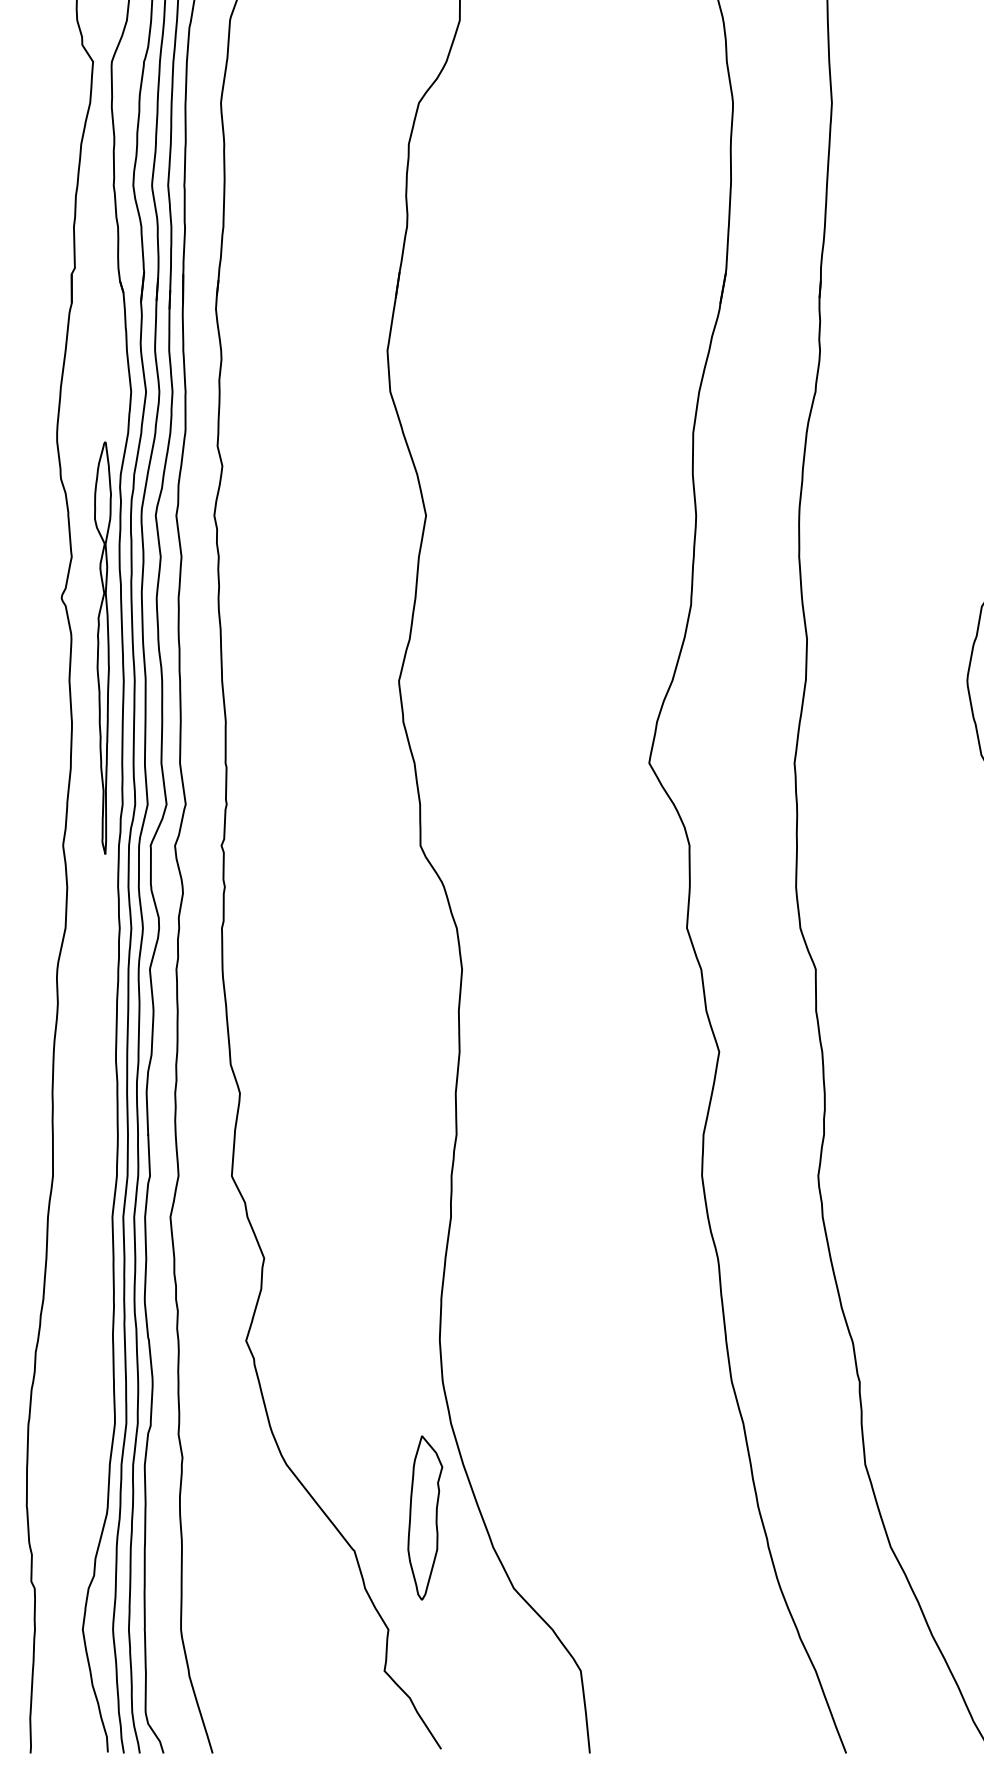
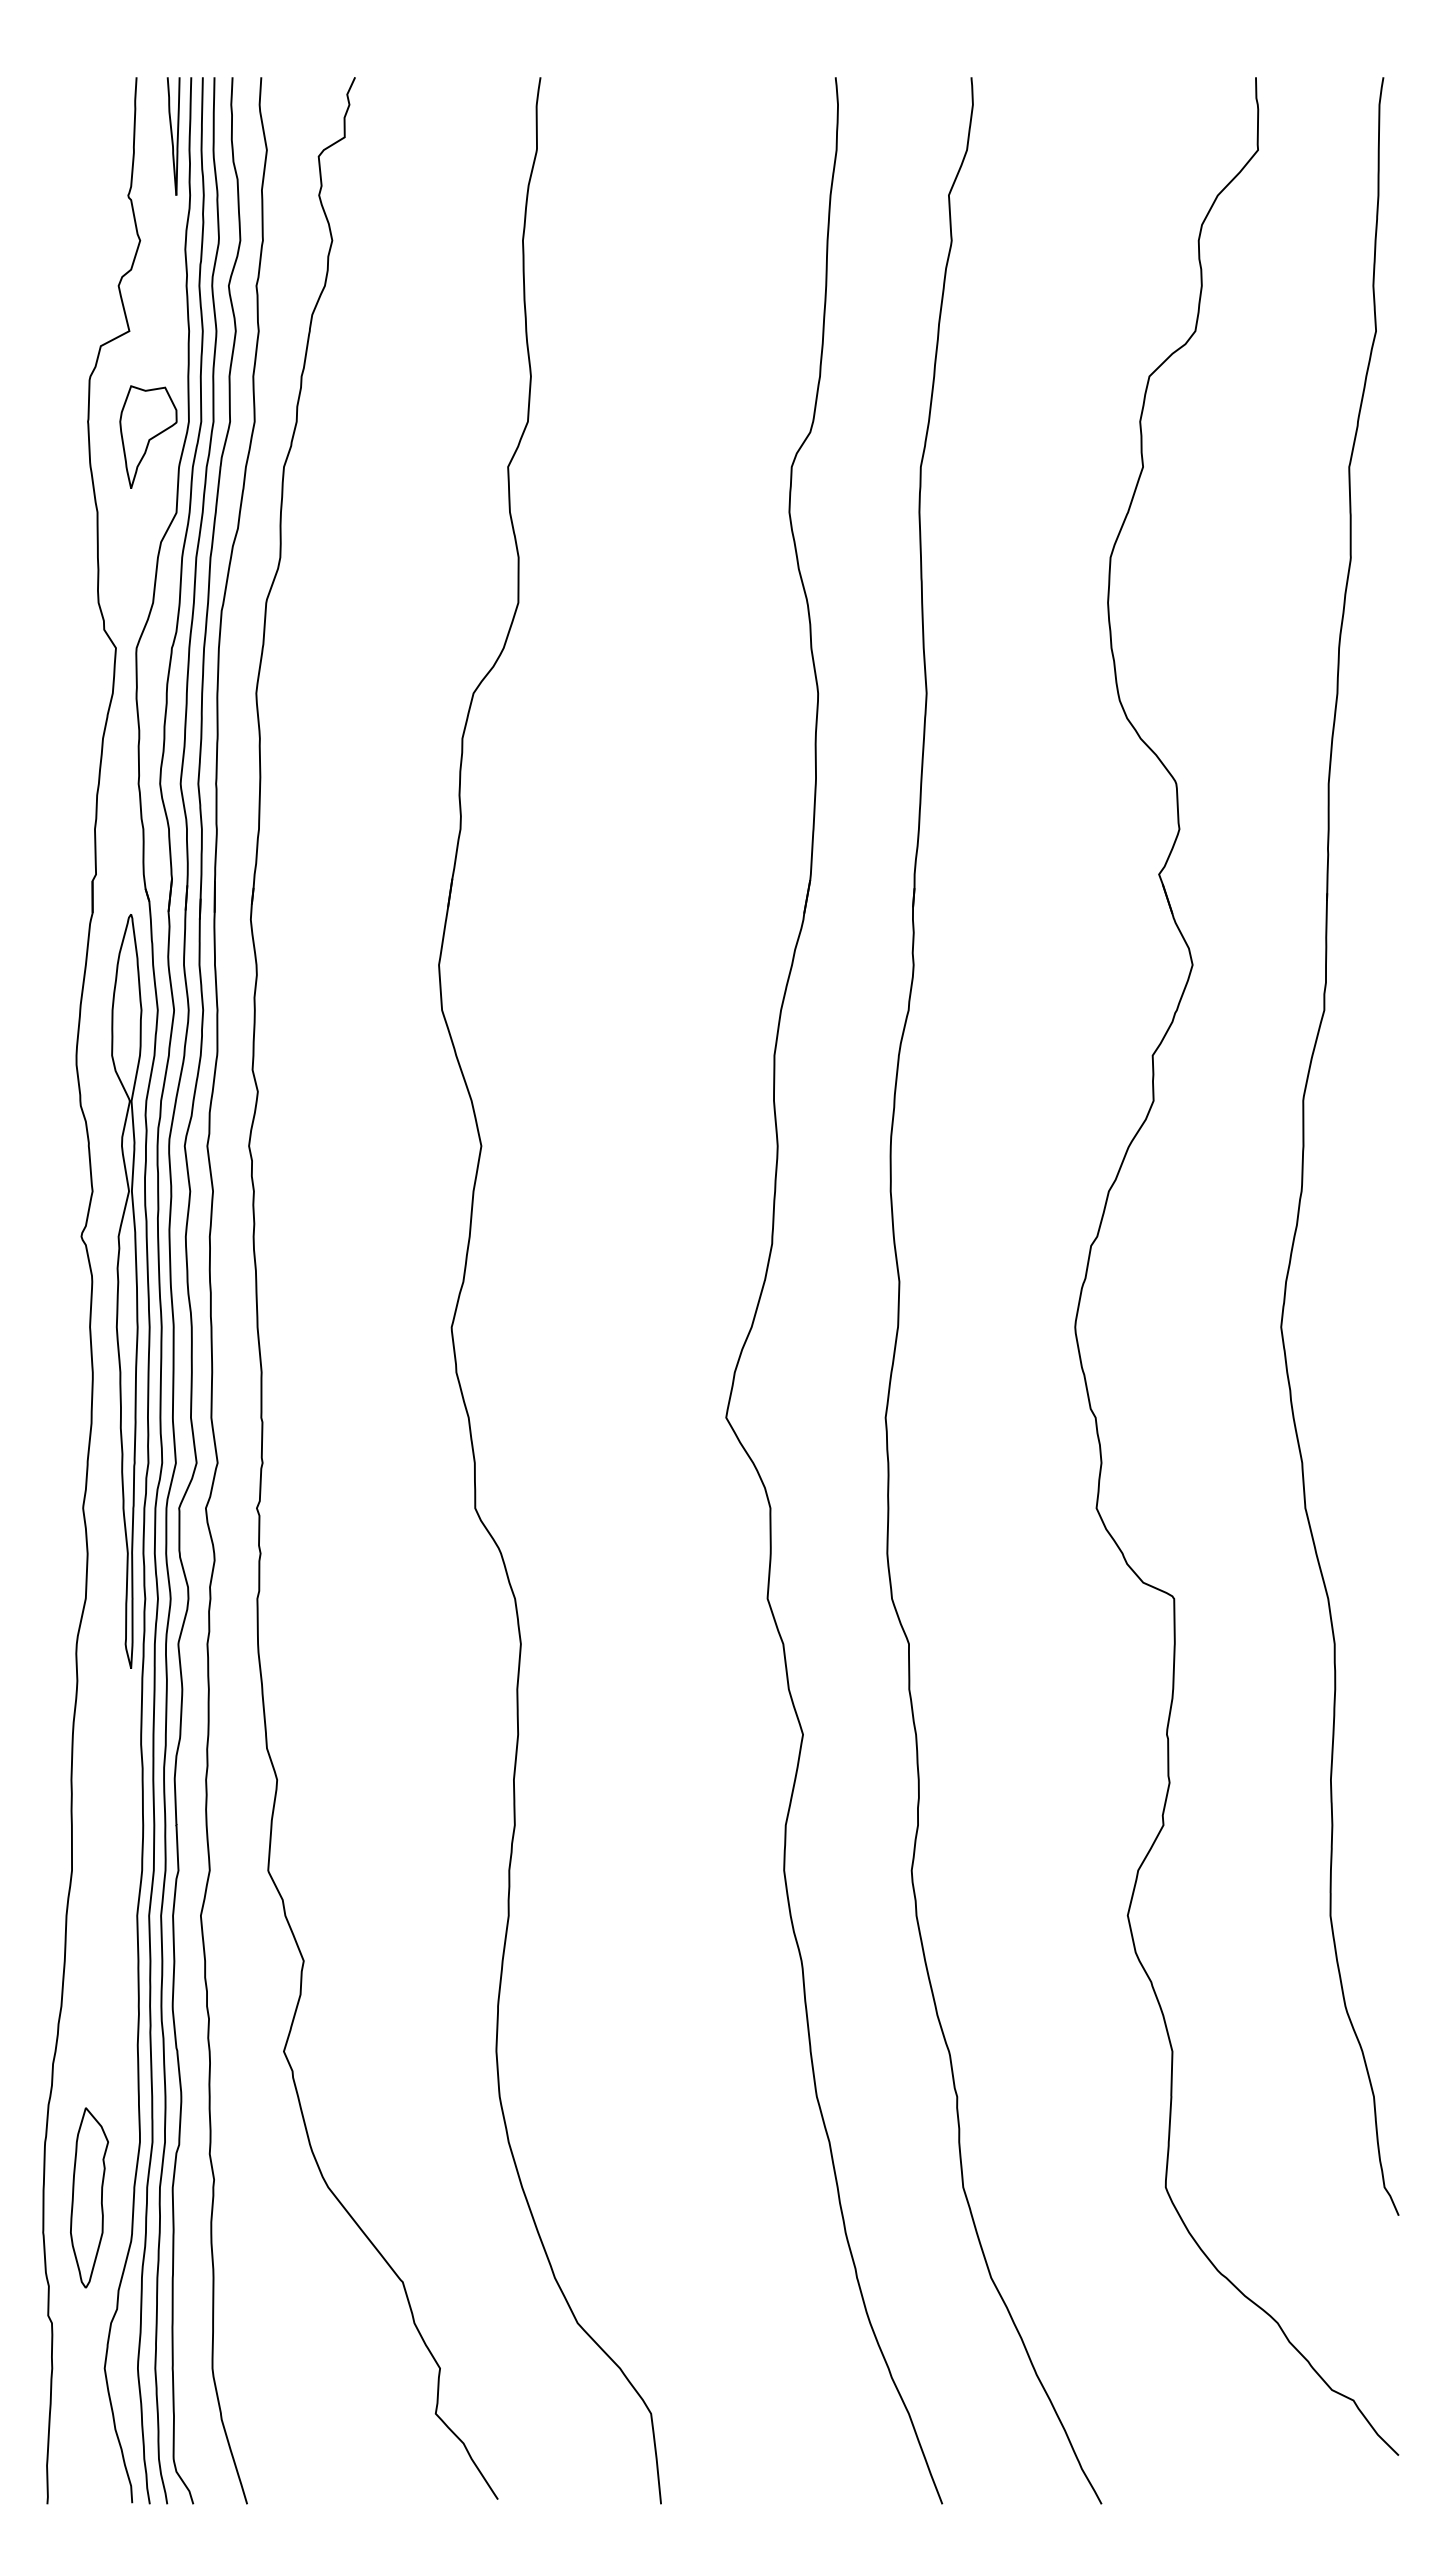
part: (102, 648) -> (126, 1291), size x1.67
part: (425, 1517) -> (89, 2197), moved

